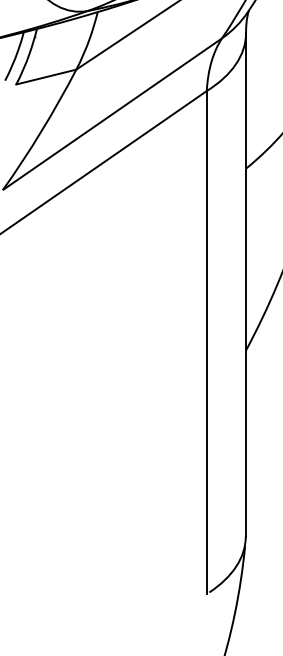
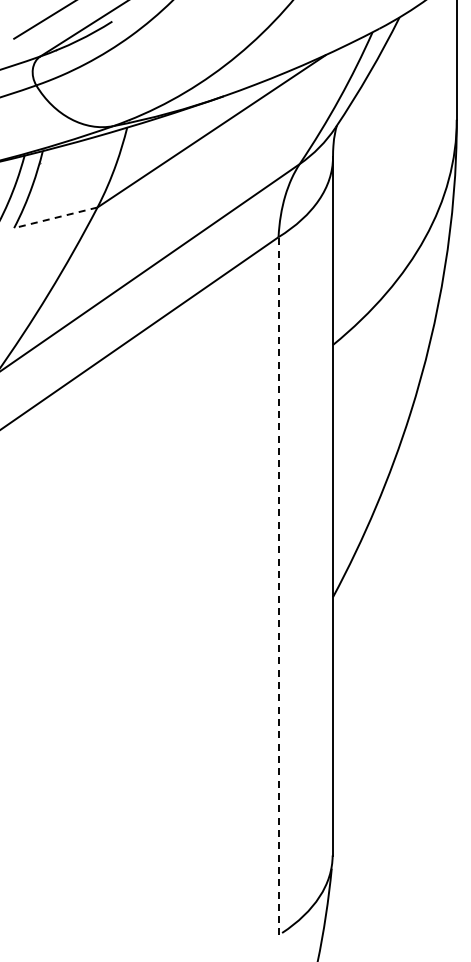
line: (46, 76) -> (55, 217), solid -> dashed
line: (206, 342) -> (278, 585), solid -> dashed

